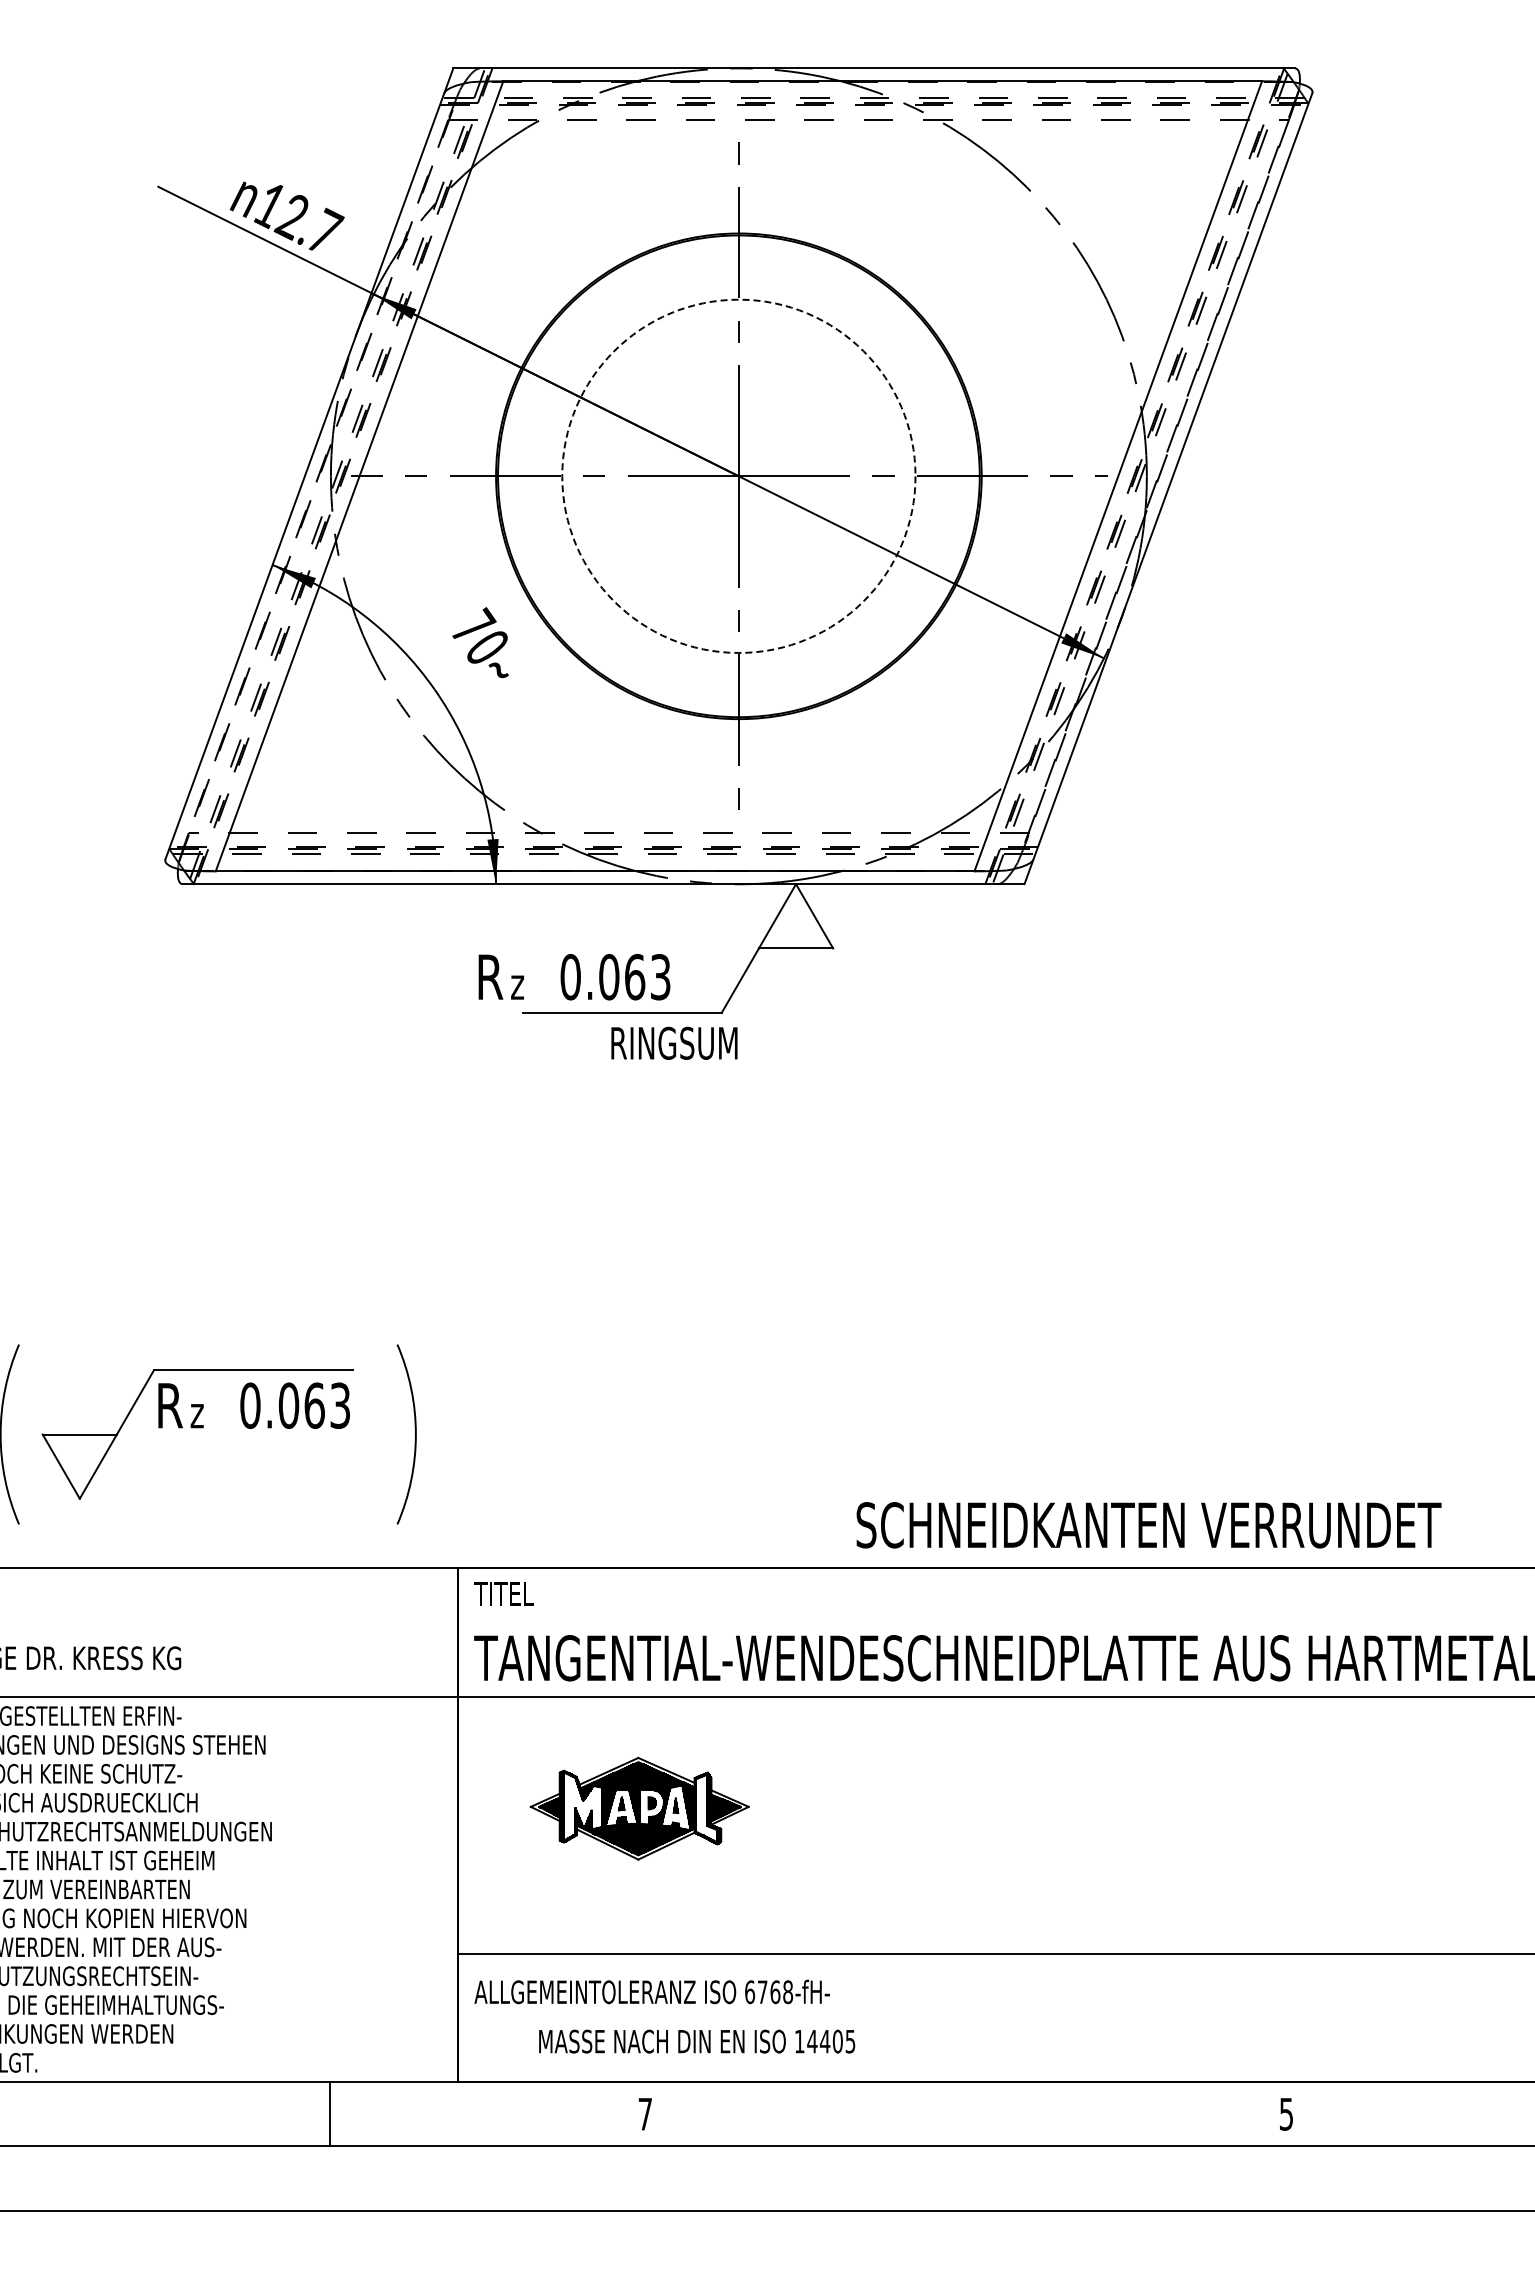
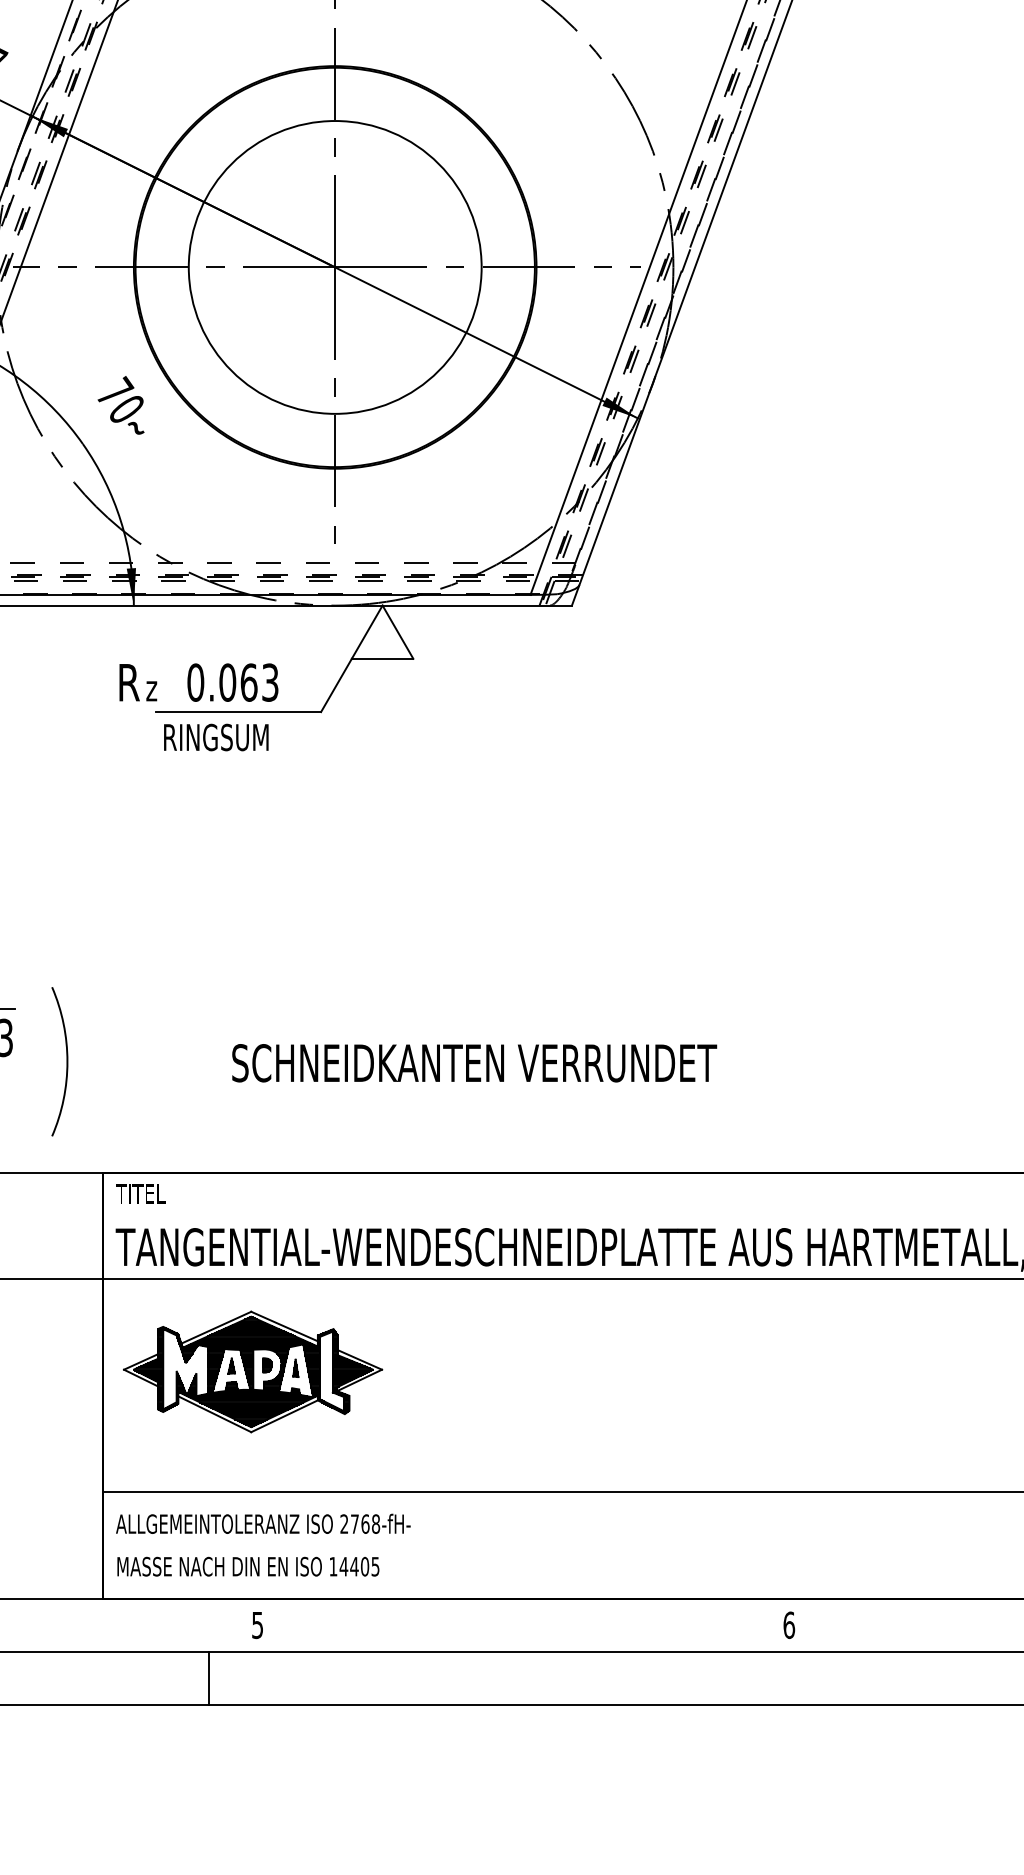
circle: (738, 475) -> (334, 266), dashed -> solid
text: (674, 1042) -> (216, 736), moved
text: (1148, 1525) -> (474, 1063), moved
part: (639, 1808) -> (252, 1371), size x1.43
text: (750, 1992) -> (344, 1524), 6768-fH- -> 2768-fH-
text: (697, 2041) -> (248, 1566), moved
text: (1286, 2113) -> (789, 1624), 5 -> 6
text: (644, 2114) -> (256, 1625), 7 -> 5
line: (586, 2178) -> (208, 1678), added

